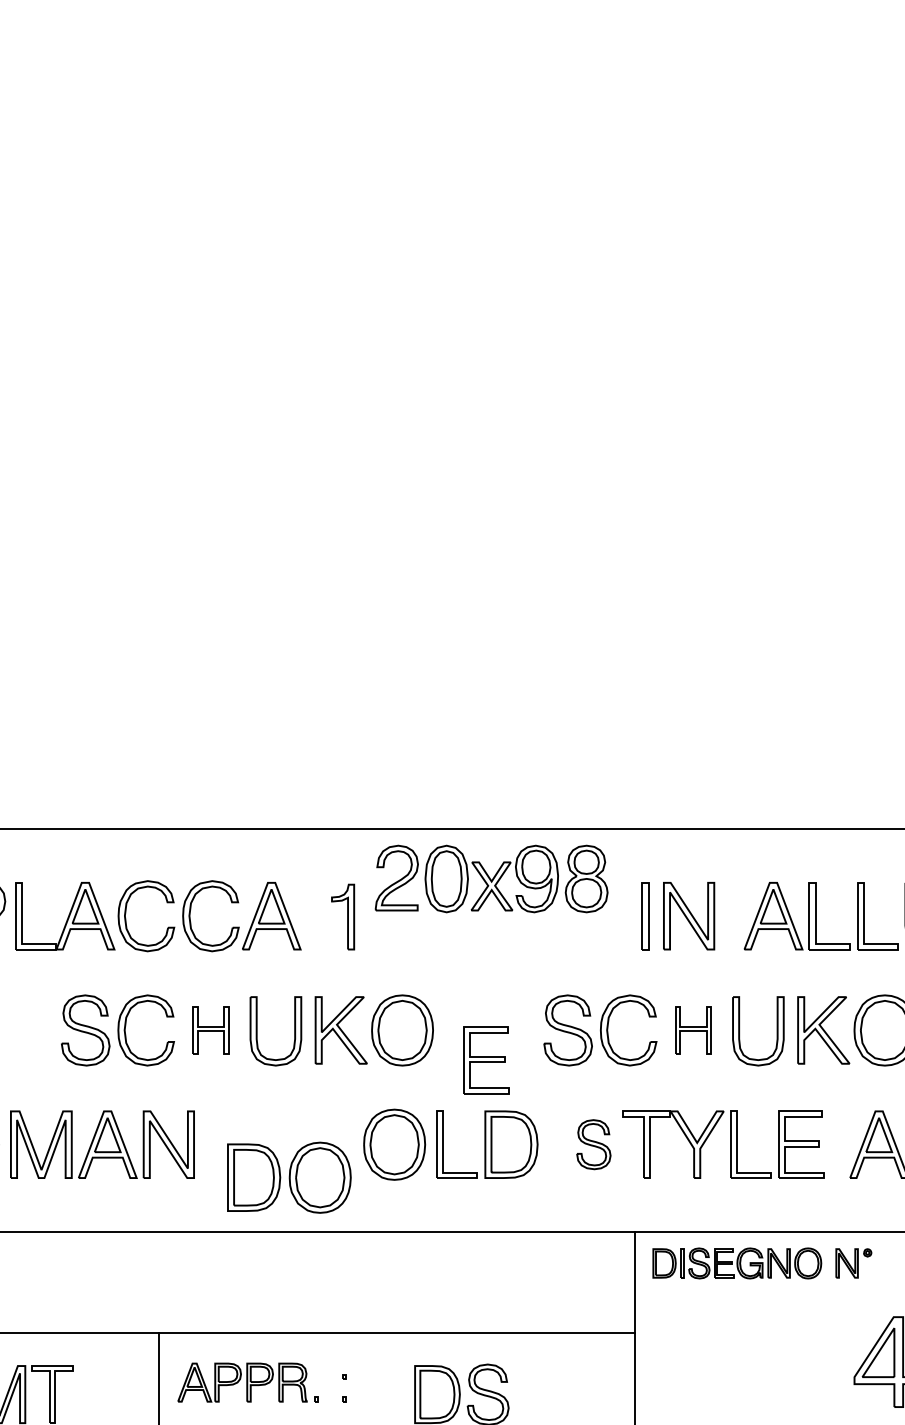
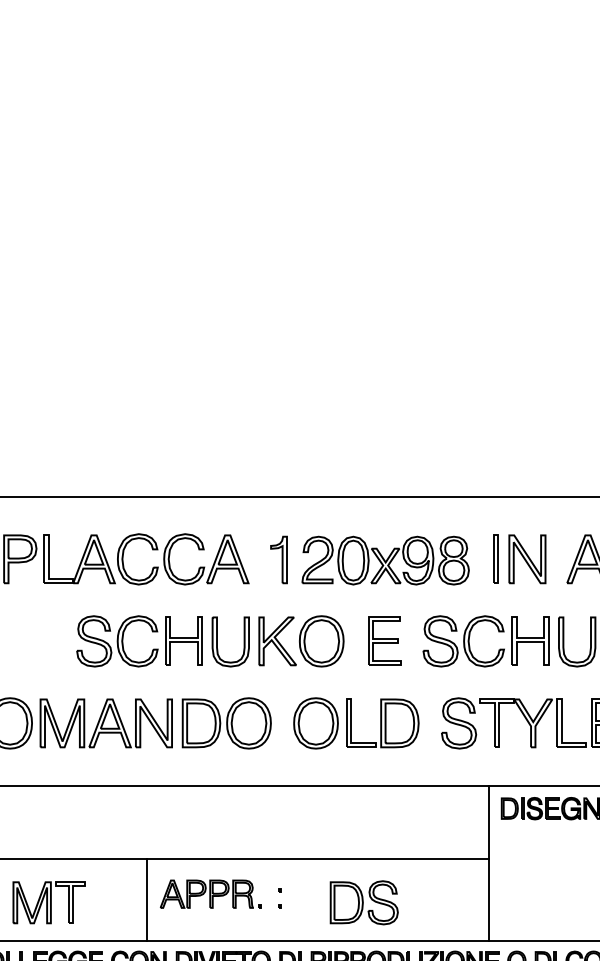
part: (491, 878) -> (385, 560), moved
part: (210, 1030) -> (183, 641), size x1.43
part: (693, 1030) -> (530, 641), size x1.43
part: (486, 1060) -> (384, 641), moved
part: (593, 1144) -> (458, 723), size x1.43
part: (289, 1177) -> (226, 723), moved

